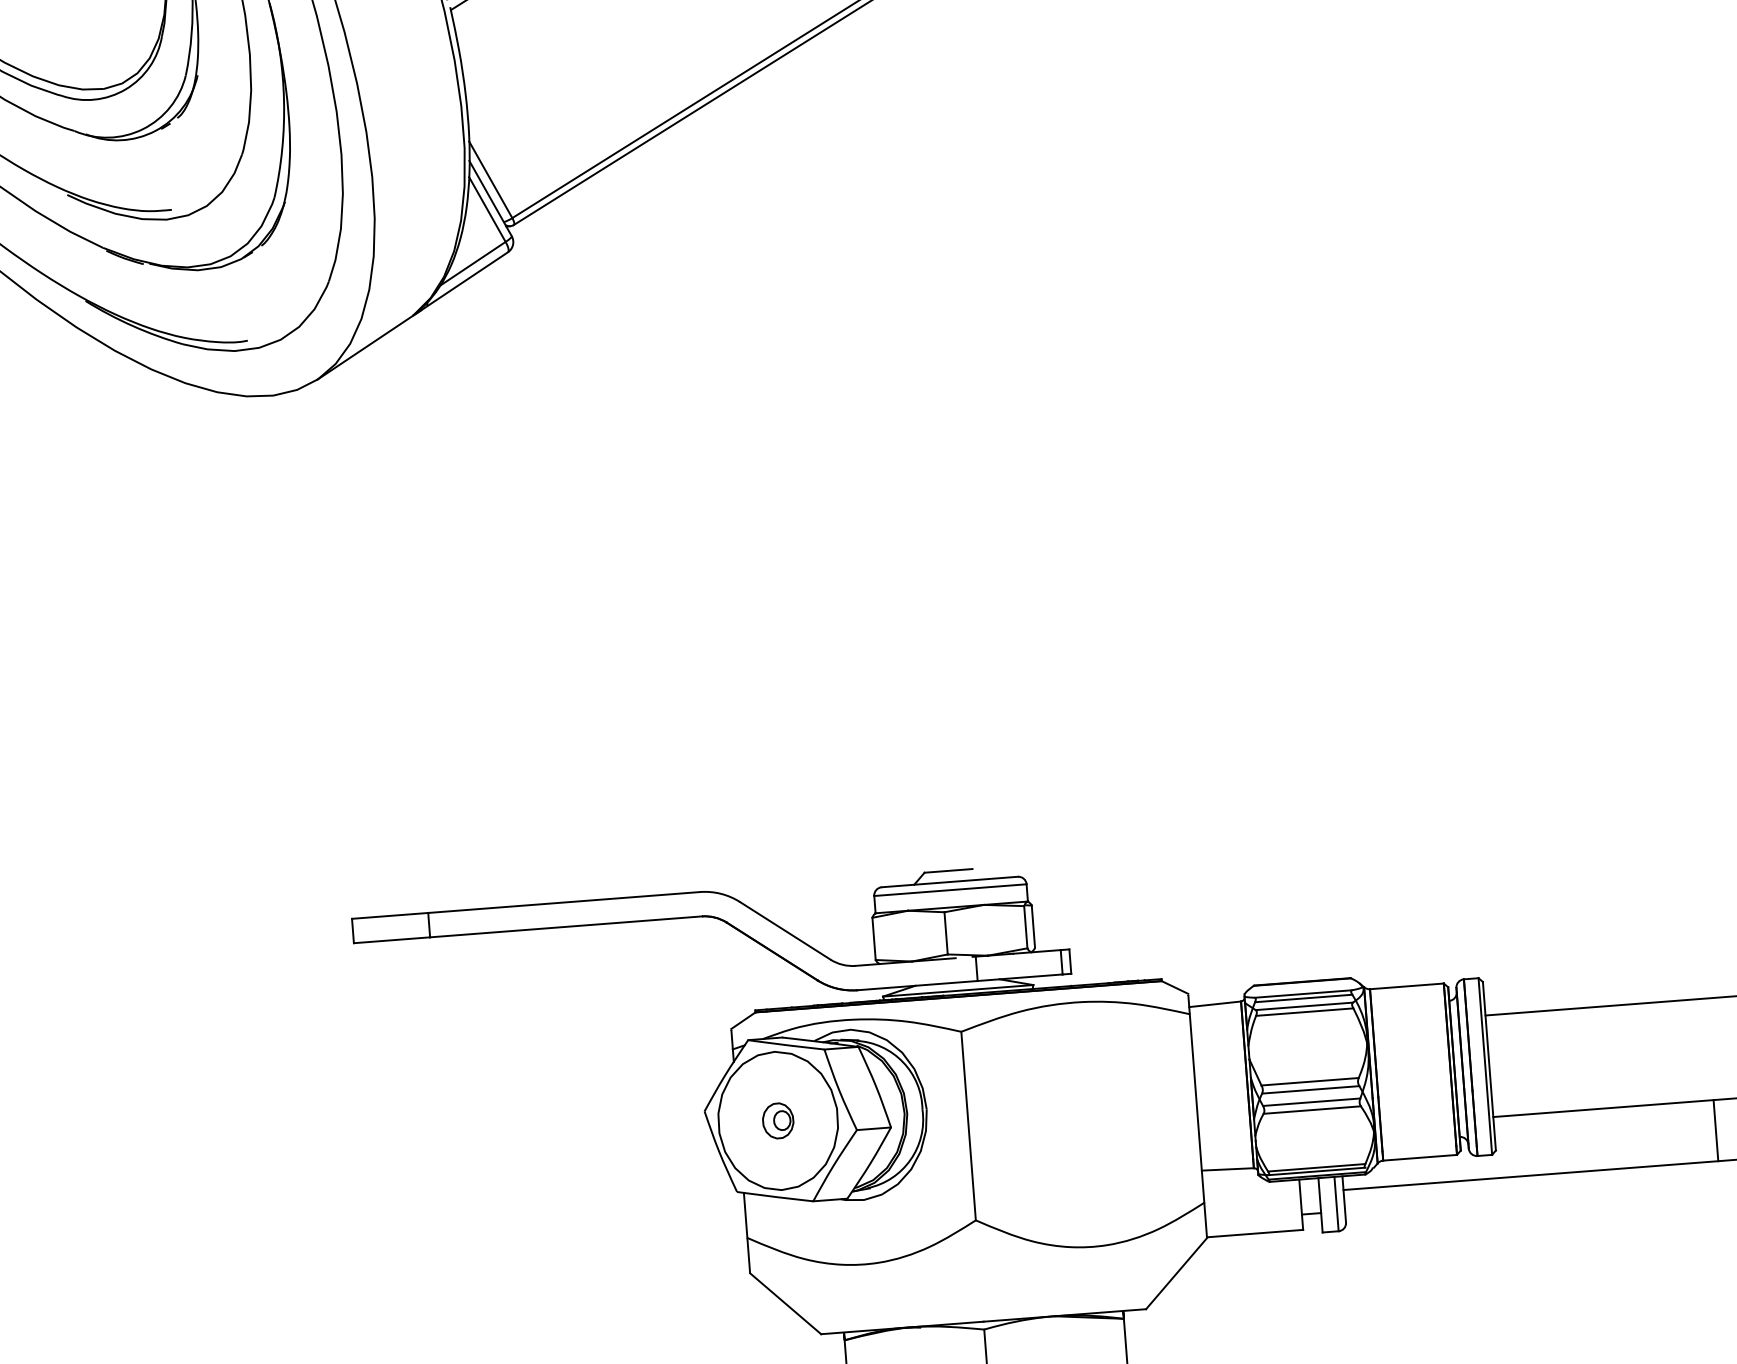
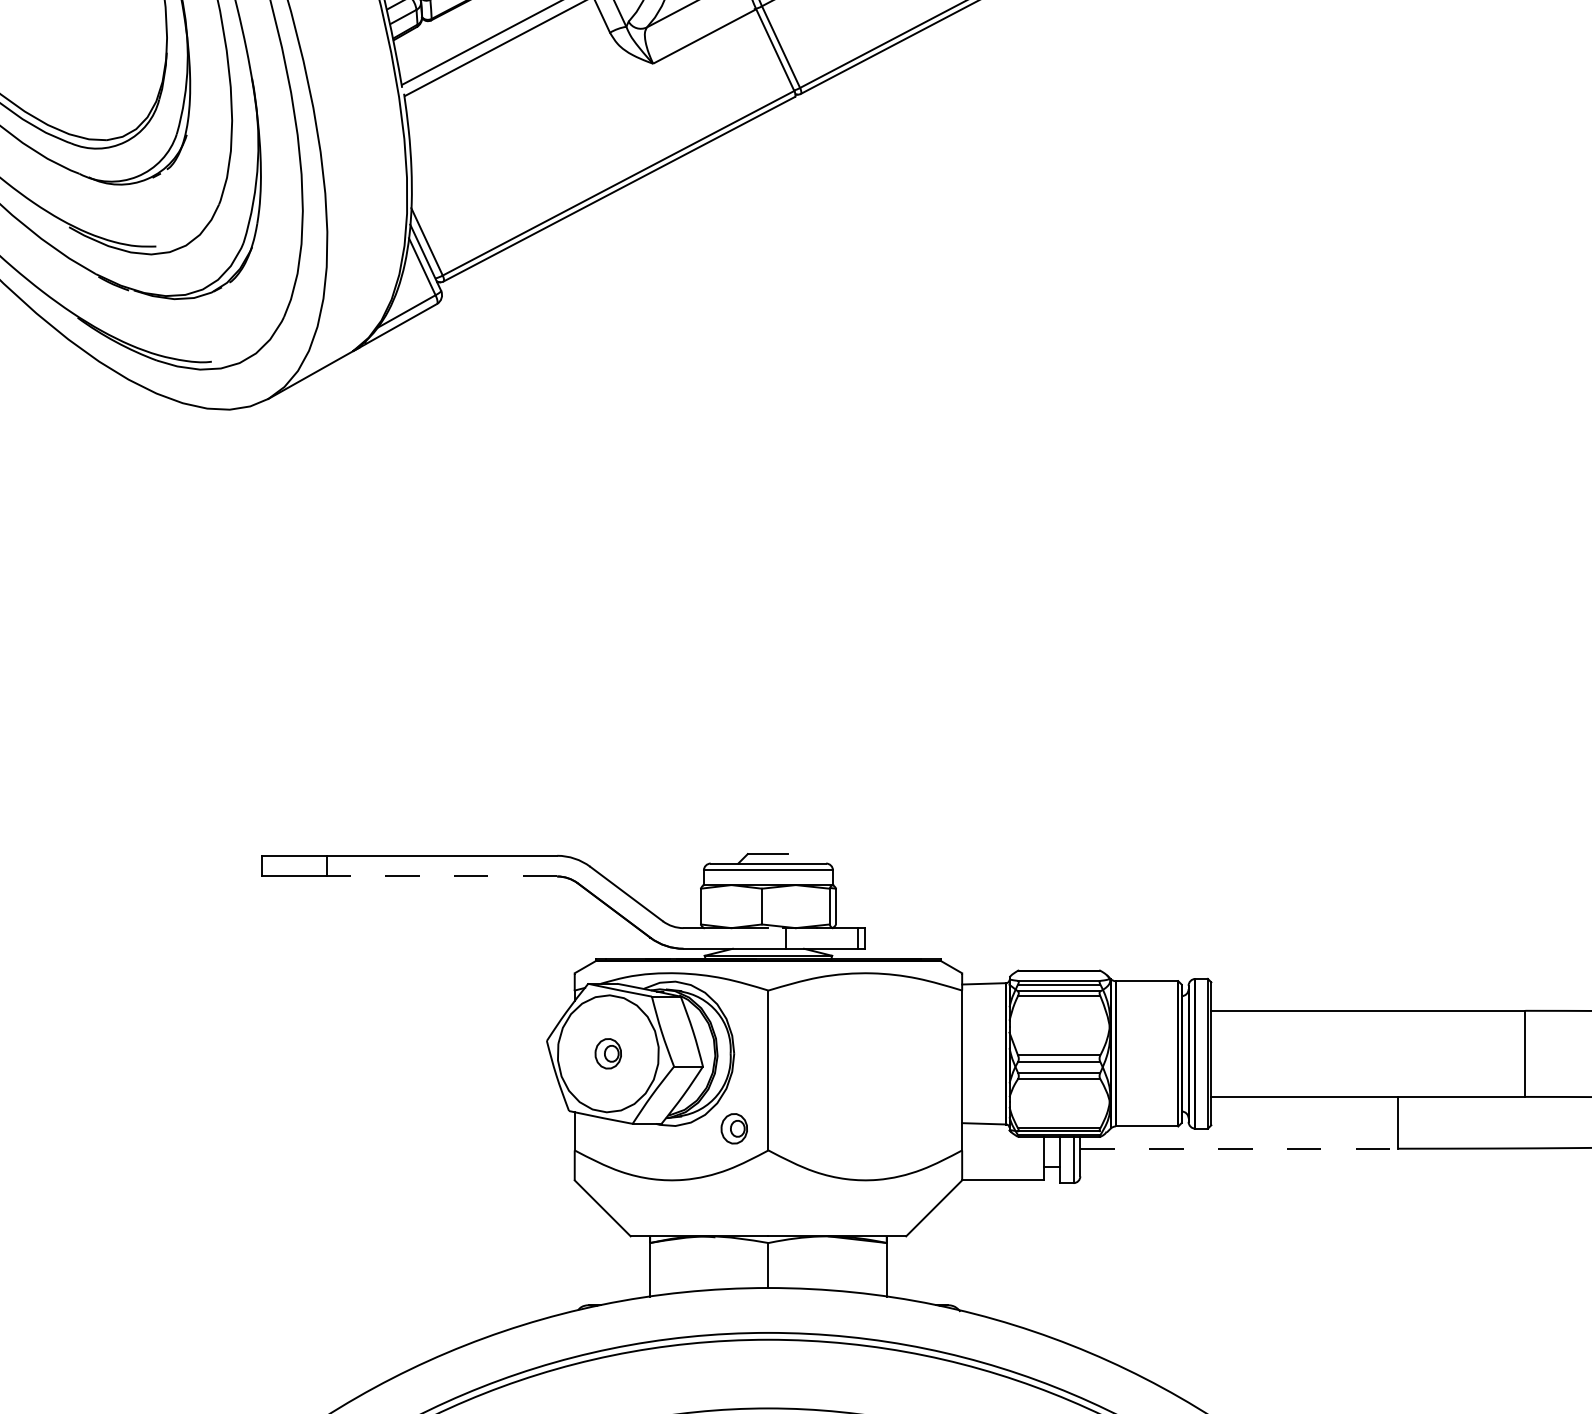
line: (565, 926) -> (441, 876), solid -> dashed
line: (1531, 1175) -> (1239, 1148), solid -> dashed
part: (932, 1197) -> (733, 1128), added

